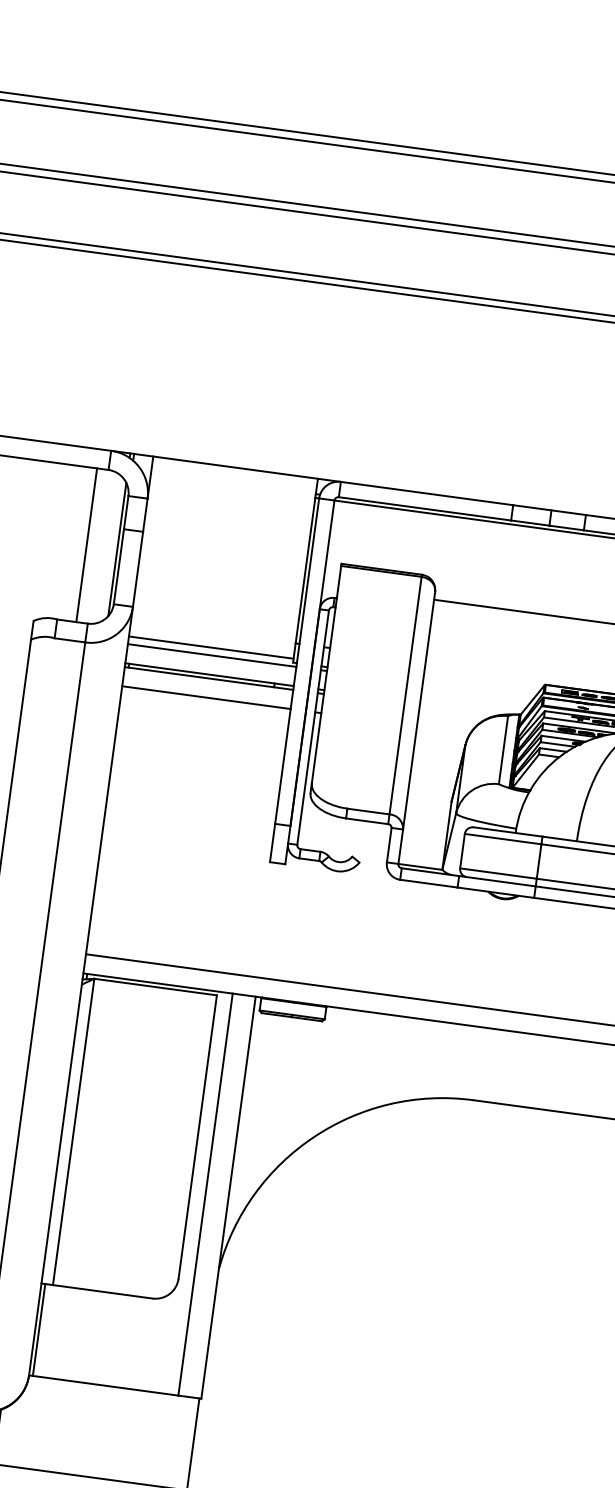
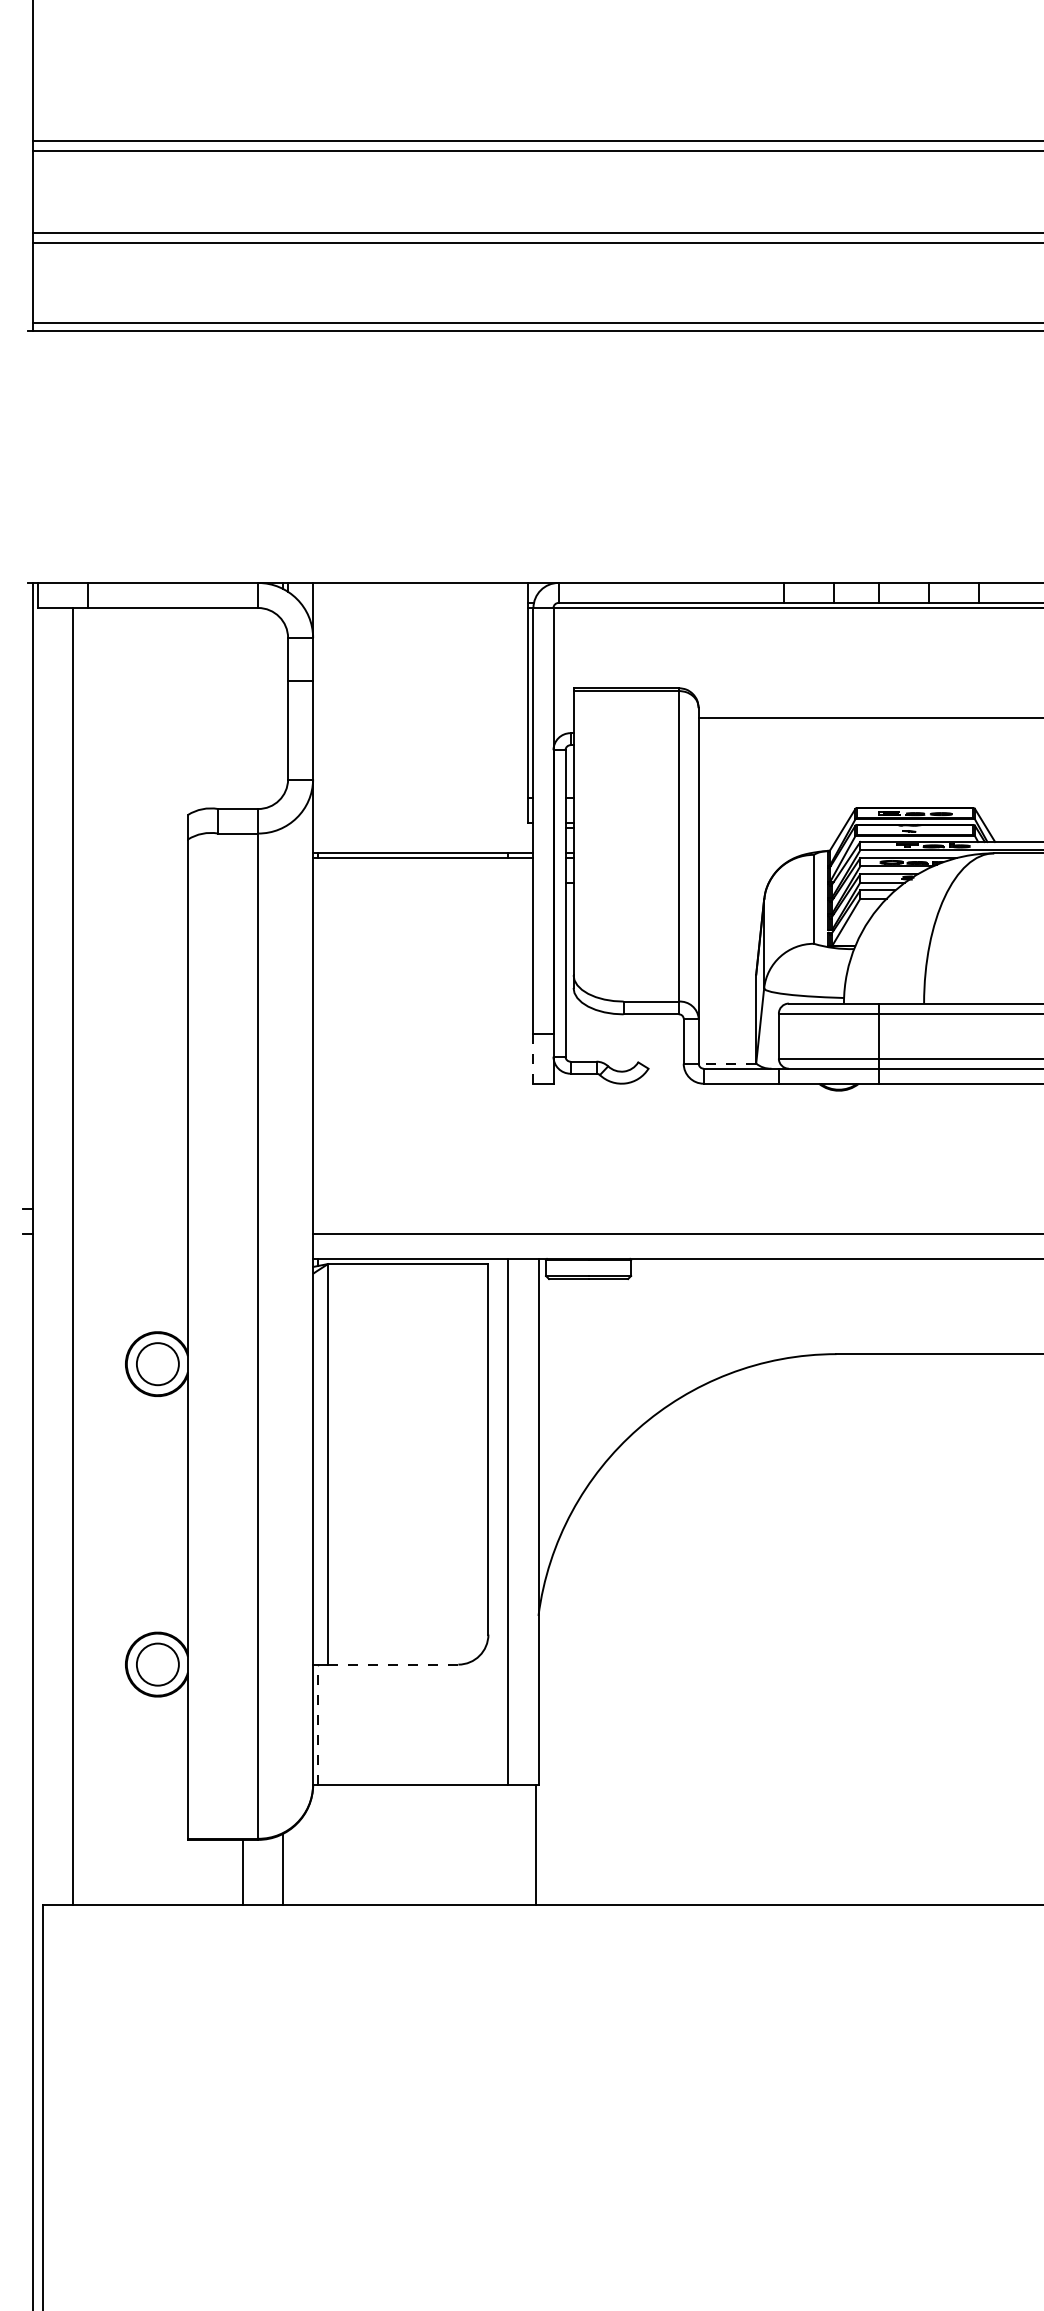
line: (87, 545) -> (243, 708), removed
line: (117, 549) -> (283, 708), removed
line: (211, 647) -> (420, 818), removed
line: (212, 655) -> (423, 828), removed
line: (206, 697) -> (423, 883), removed
line: (272, 843) -> (533, 1059), solid -> dashed
line: (420, 866) -> (727, 1063), solid -> dashed
line: (102, 1291) -> (392, 1664), solid -> dashed
line: (39, 1329) -> (318, 1724), solid -> dashed

